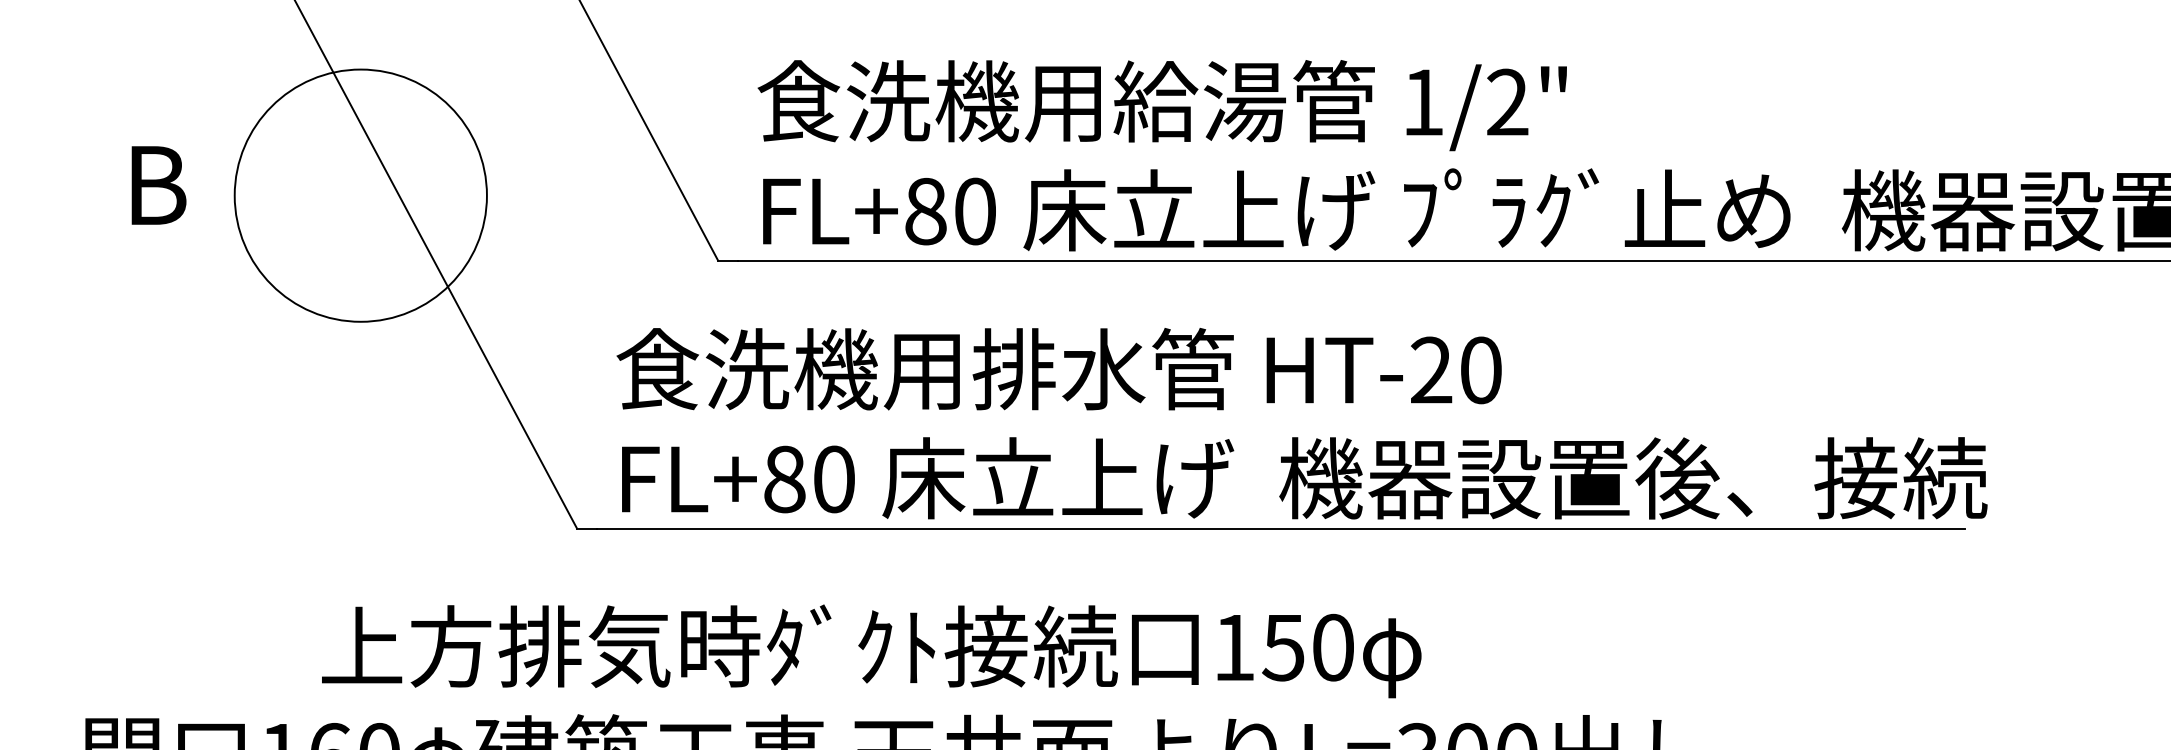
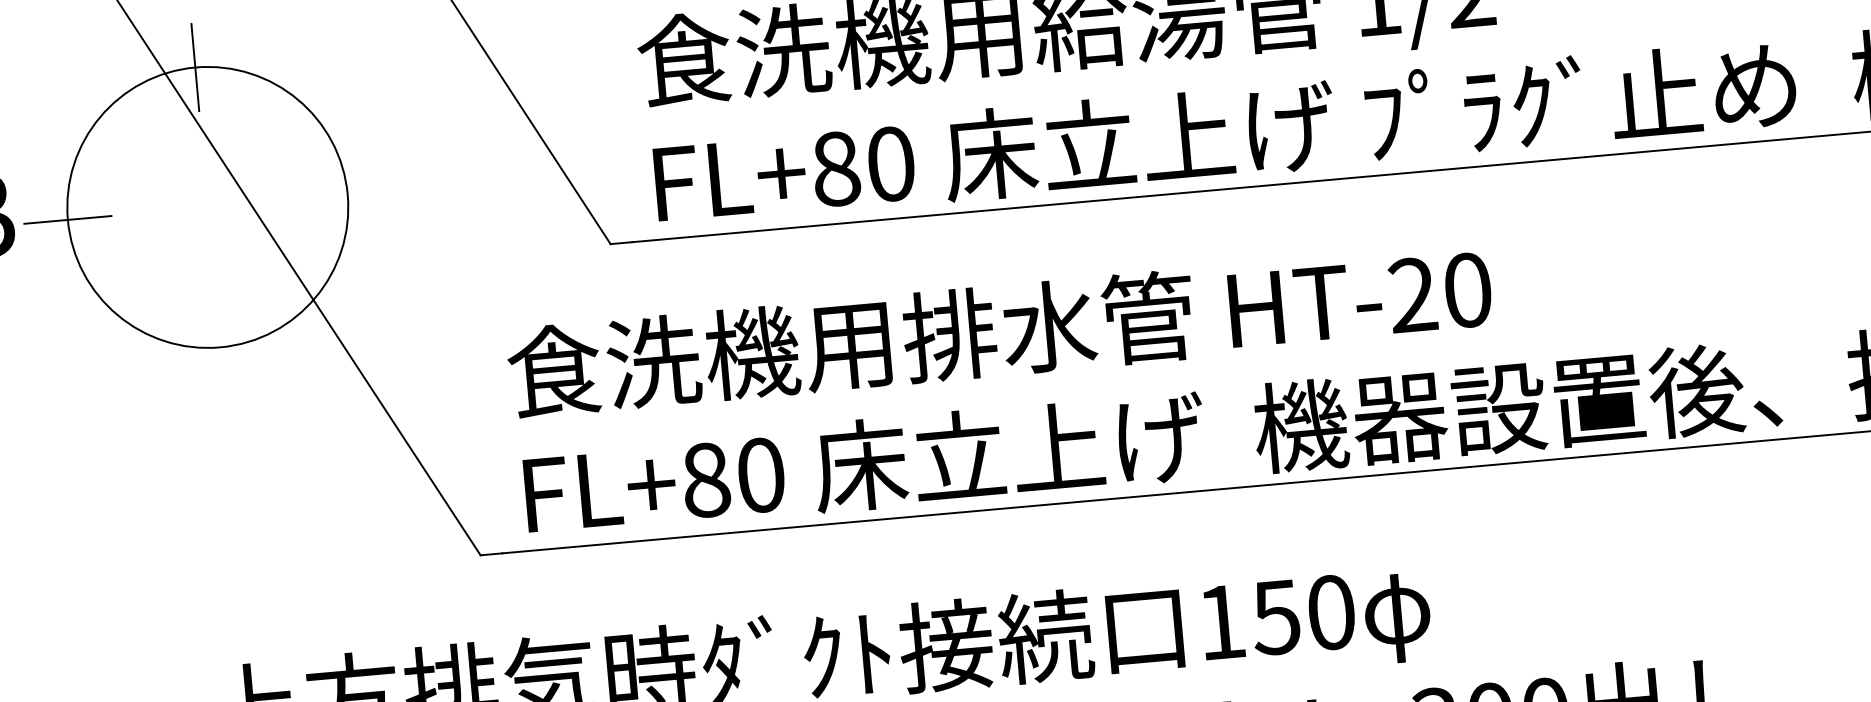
line: (360, 69) -> (194, 67), added
line: (234, 195) -> (67, 219), added

